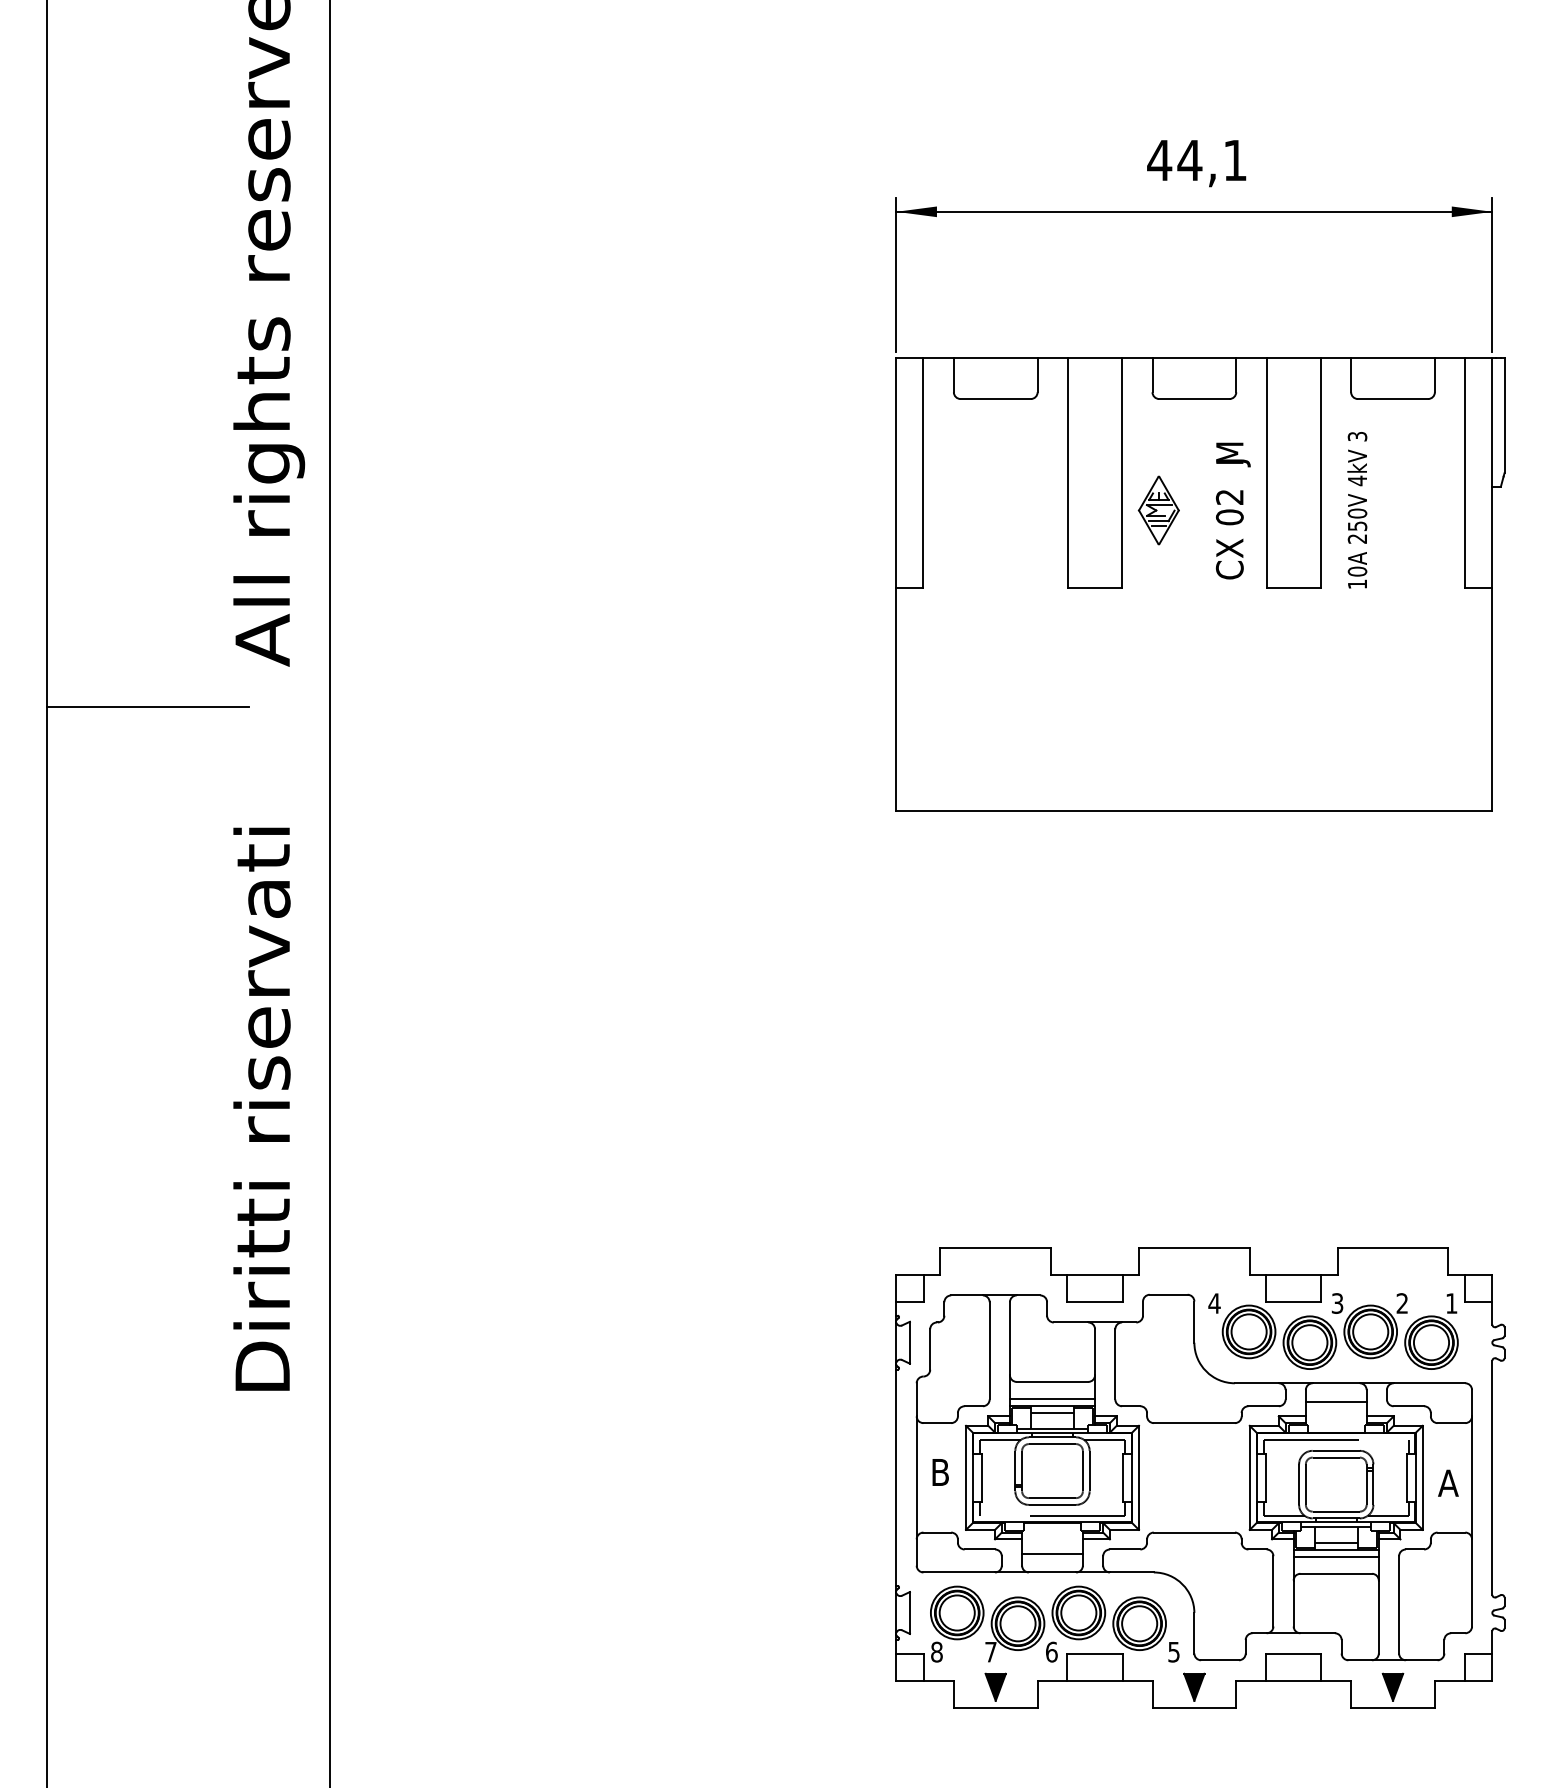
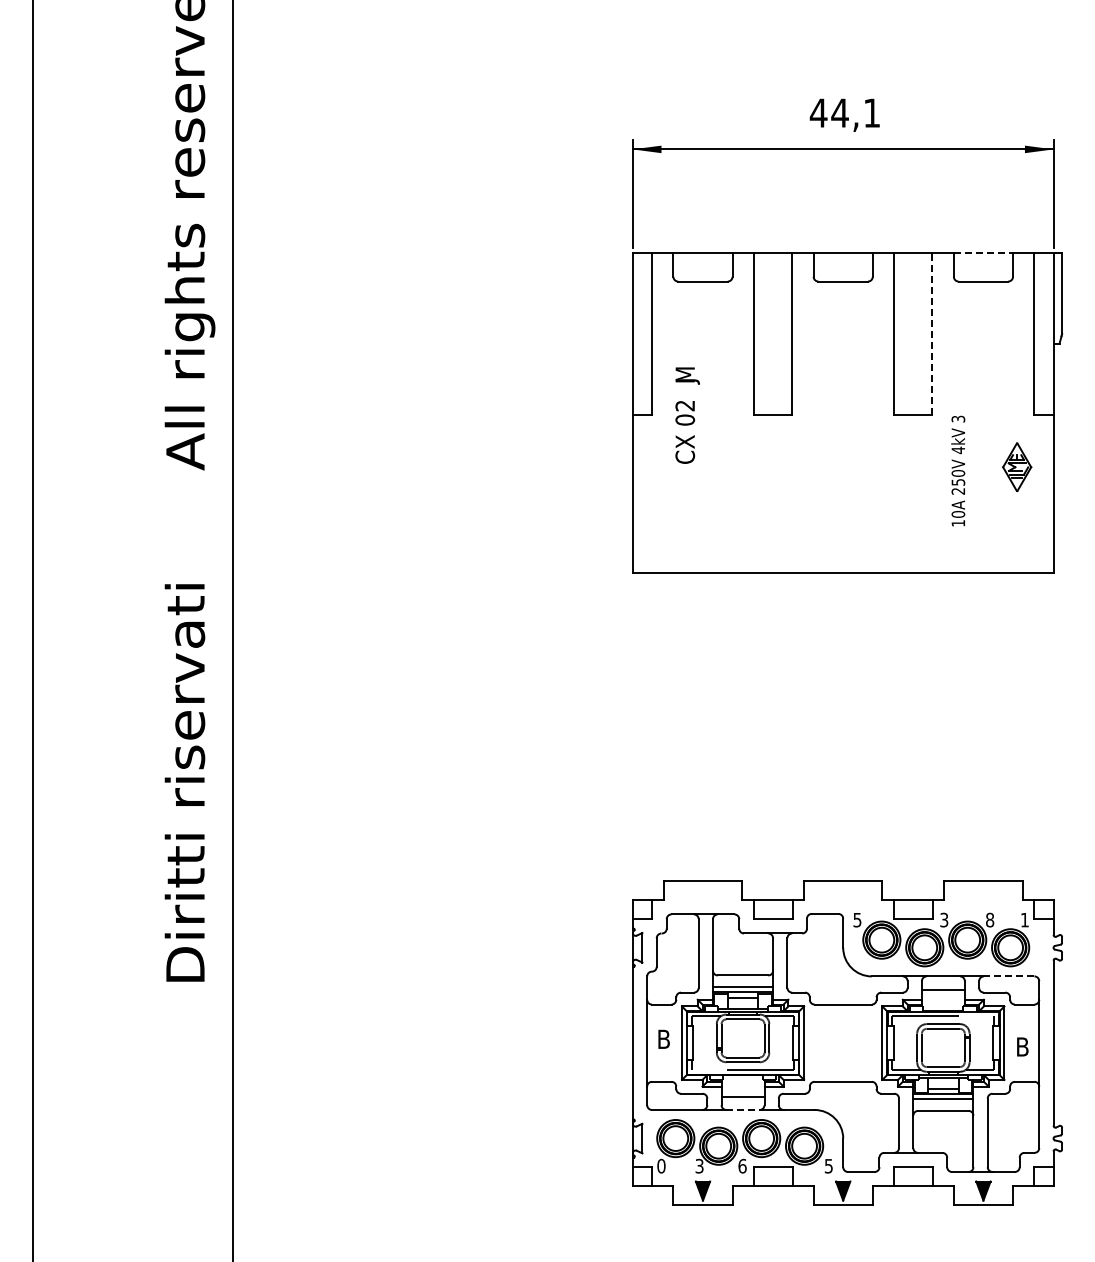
line: (1393, 357) -> (983, 252), solid -> dashed
line: (1320, 472) -> (932, 333), solid -> dashed
part: (1159, 509) -> (1017, 466), moved
text: (1357, 509) -> (958, 470), moved
text: (1233, 510) -> (687, 415), moved
line: (146, 707) -> (103, 499), removed
text: (1403, 1302) -> (990, 919), 2 -> 8
text: (1214, 1304) -> (857, 920), 4 -> 5
line: (1428, 1383) -> (1008, 976), solid -> dashed
text: (1448, 1482) -> (1022, 1046), A -> B
line: (1053, 1571) -> (743, 1109), solid -> dashed
text: (990, 1651) -> (699, 1165), 7 -> 3
text: (936, 1652) -> (661, 1166), 8 -> 0

